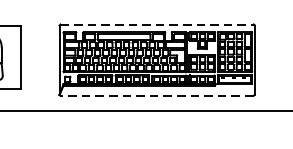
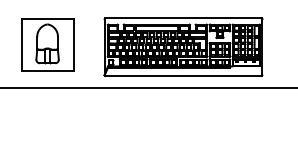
line: (158, 24) -> (184, 18), dashed -> solid
line: (157, 95) -> (183, 75), dashed -> solid

